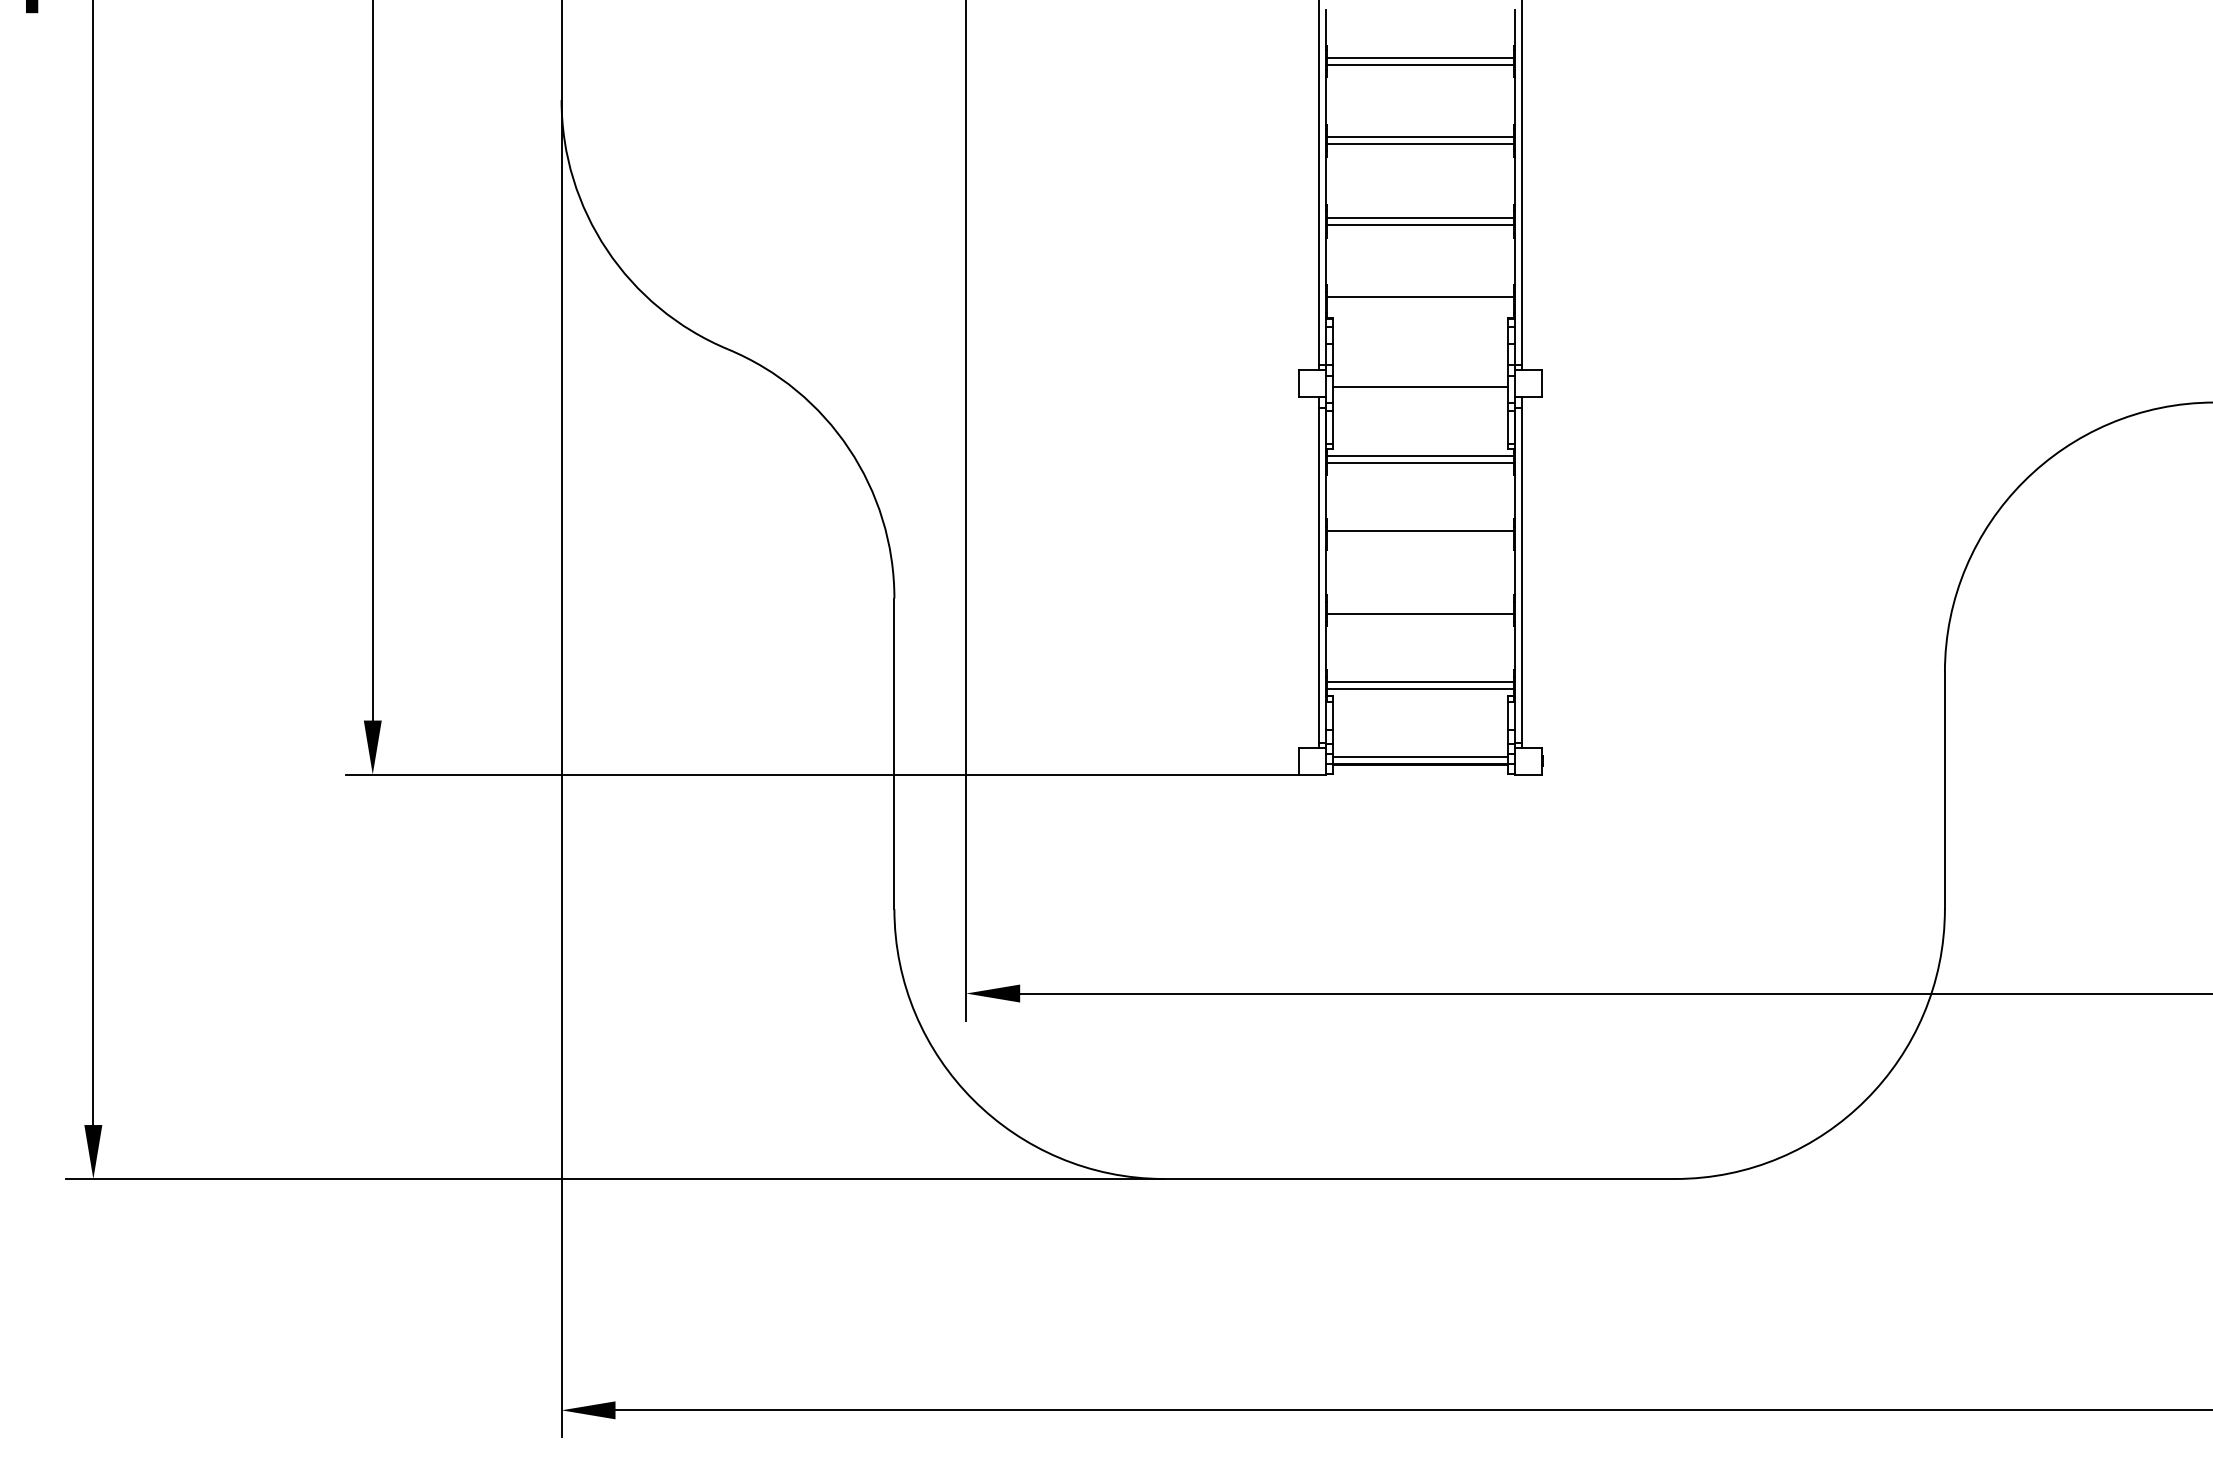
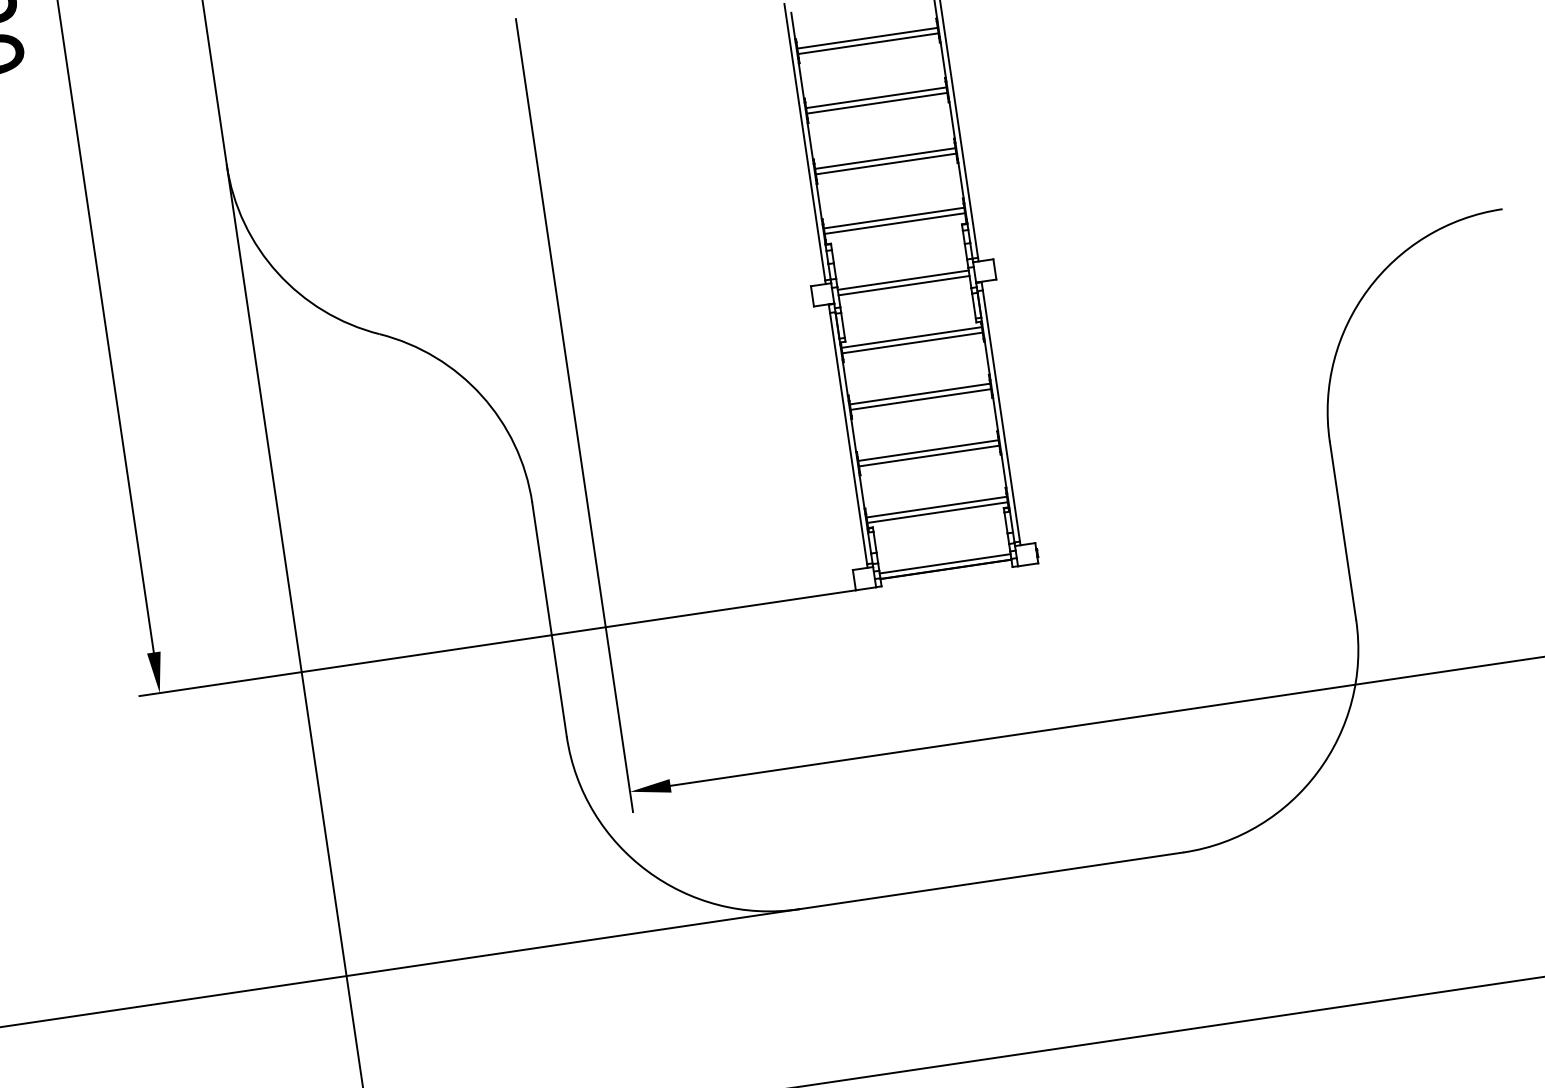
line: (1420, 304) -> (894, 223), added
line: (1420, 379) -> (903, 279), added
line: (1420, 538) -> (920, 399), added
line: (1420, 606) -> (928, 450), added

